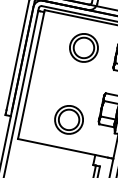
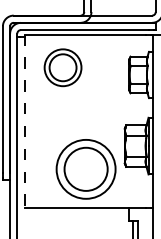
part: (83, 47) -> (62, 67), moved
line: (31, 74) -> (25, 121), solid -> dashed
part: (68, 119) -> (85, 169), size x1.6

